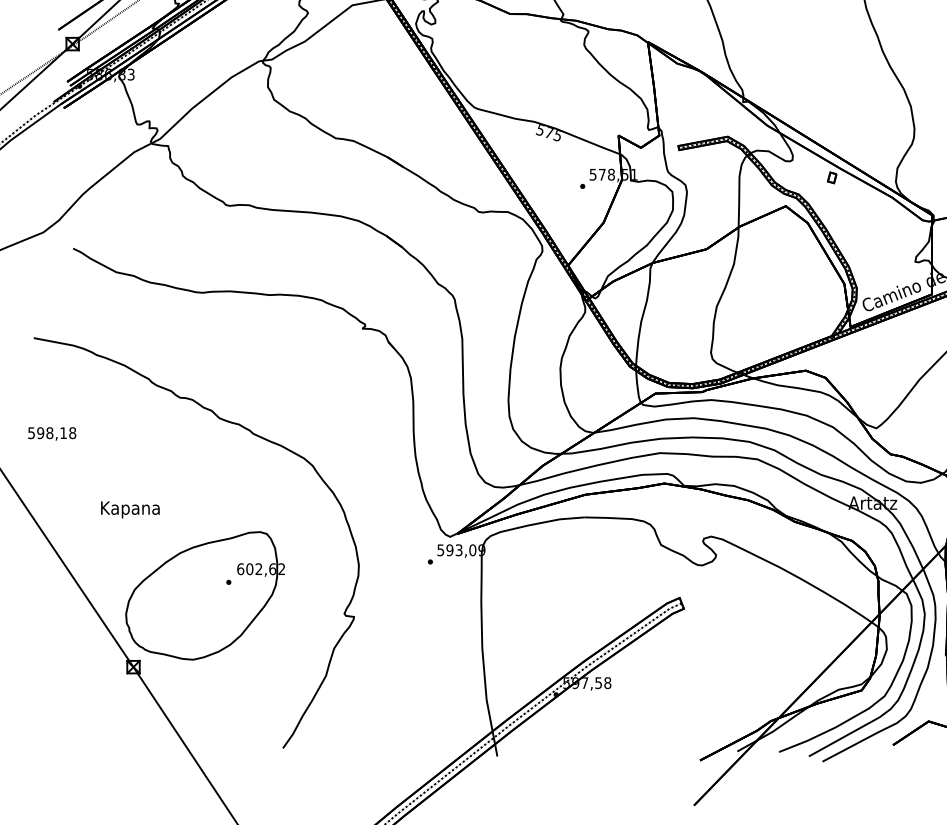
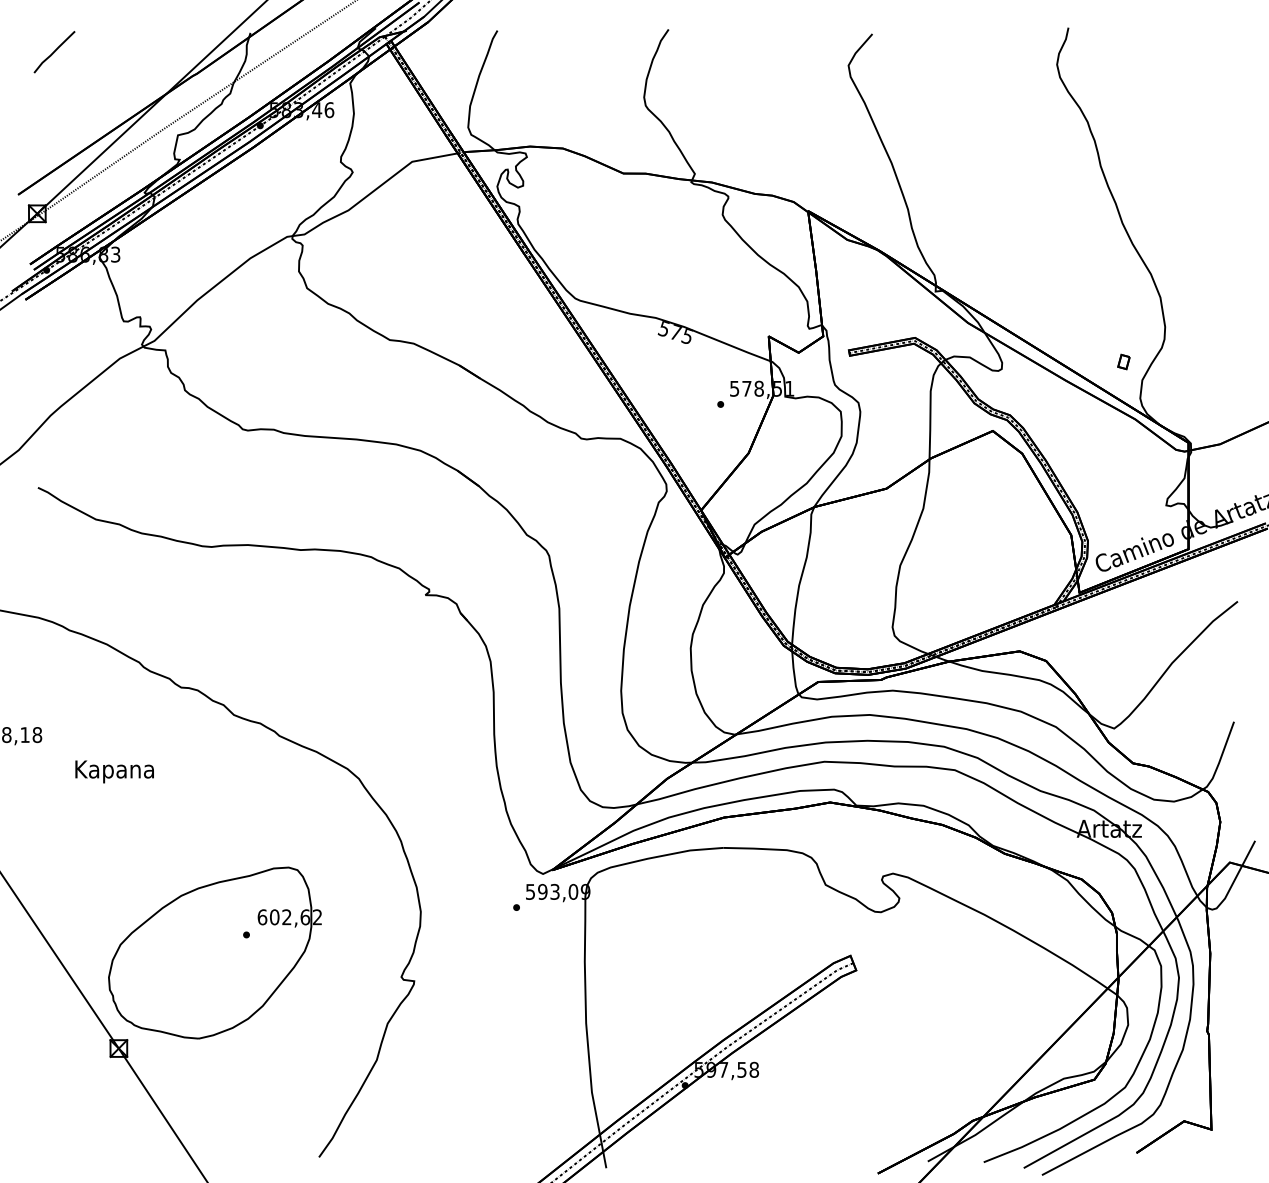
part: (831, 177) -> (1123, 361), moved
text: (130, 509) -> (114, 771), moved

